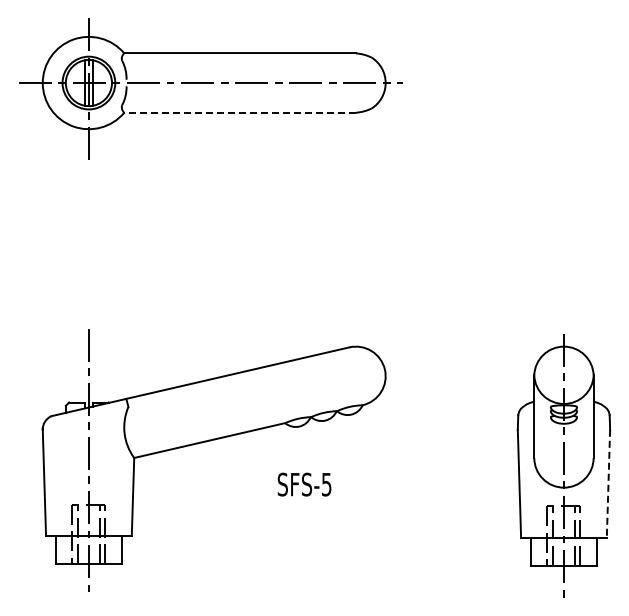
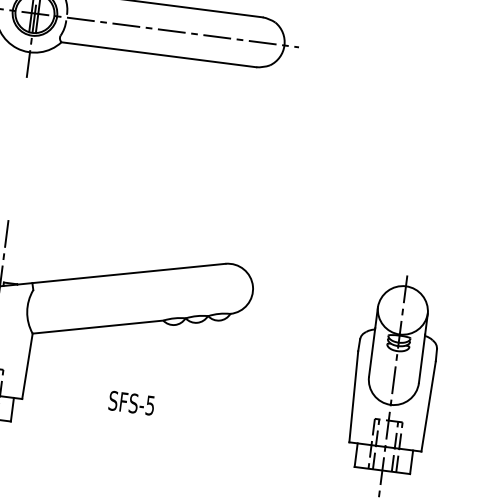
line: (240, 112) -> (159, 54), dashed -> solid
line: (608, 483) -> (428, 406), dashed -> solid
text: (304, 484) -> (131, 403), moved

